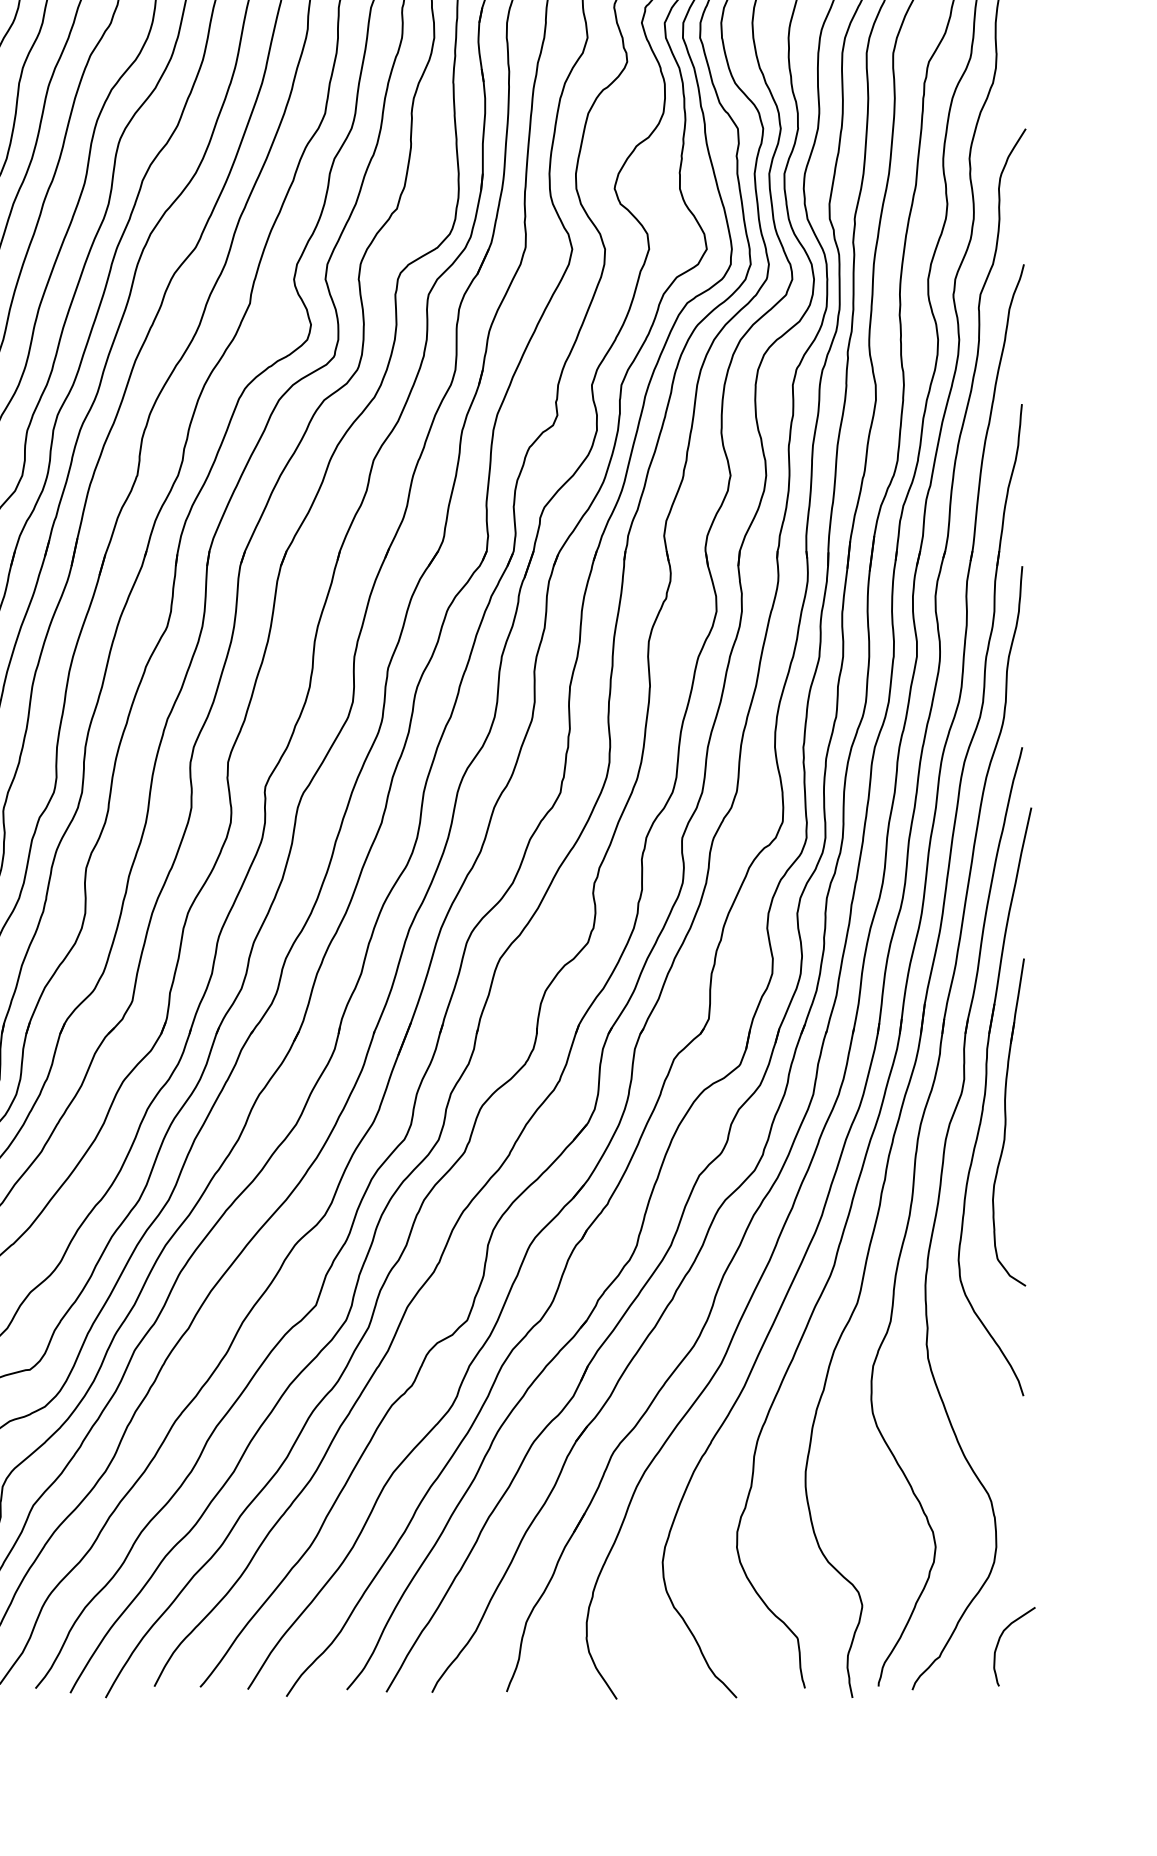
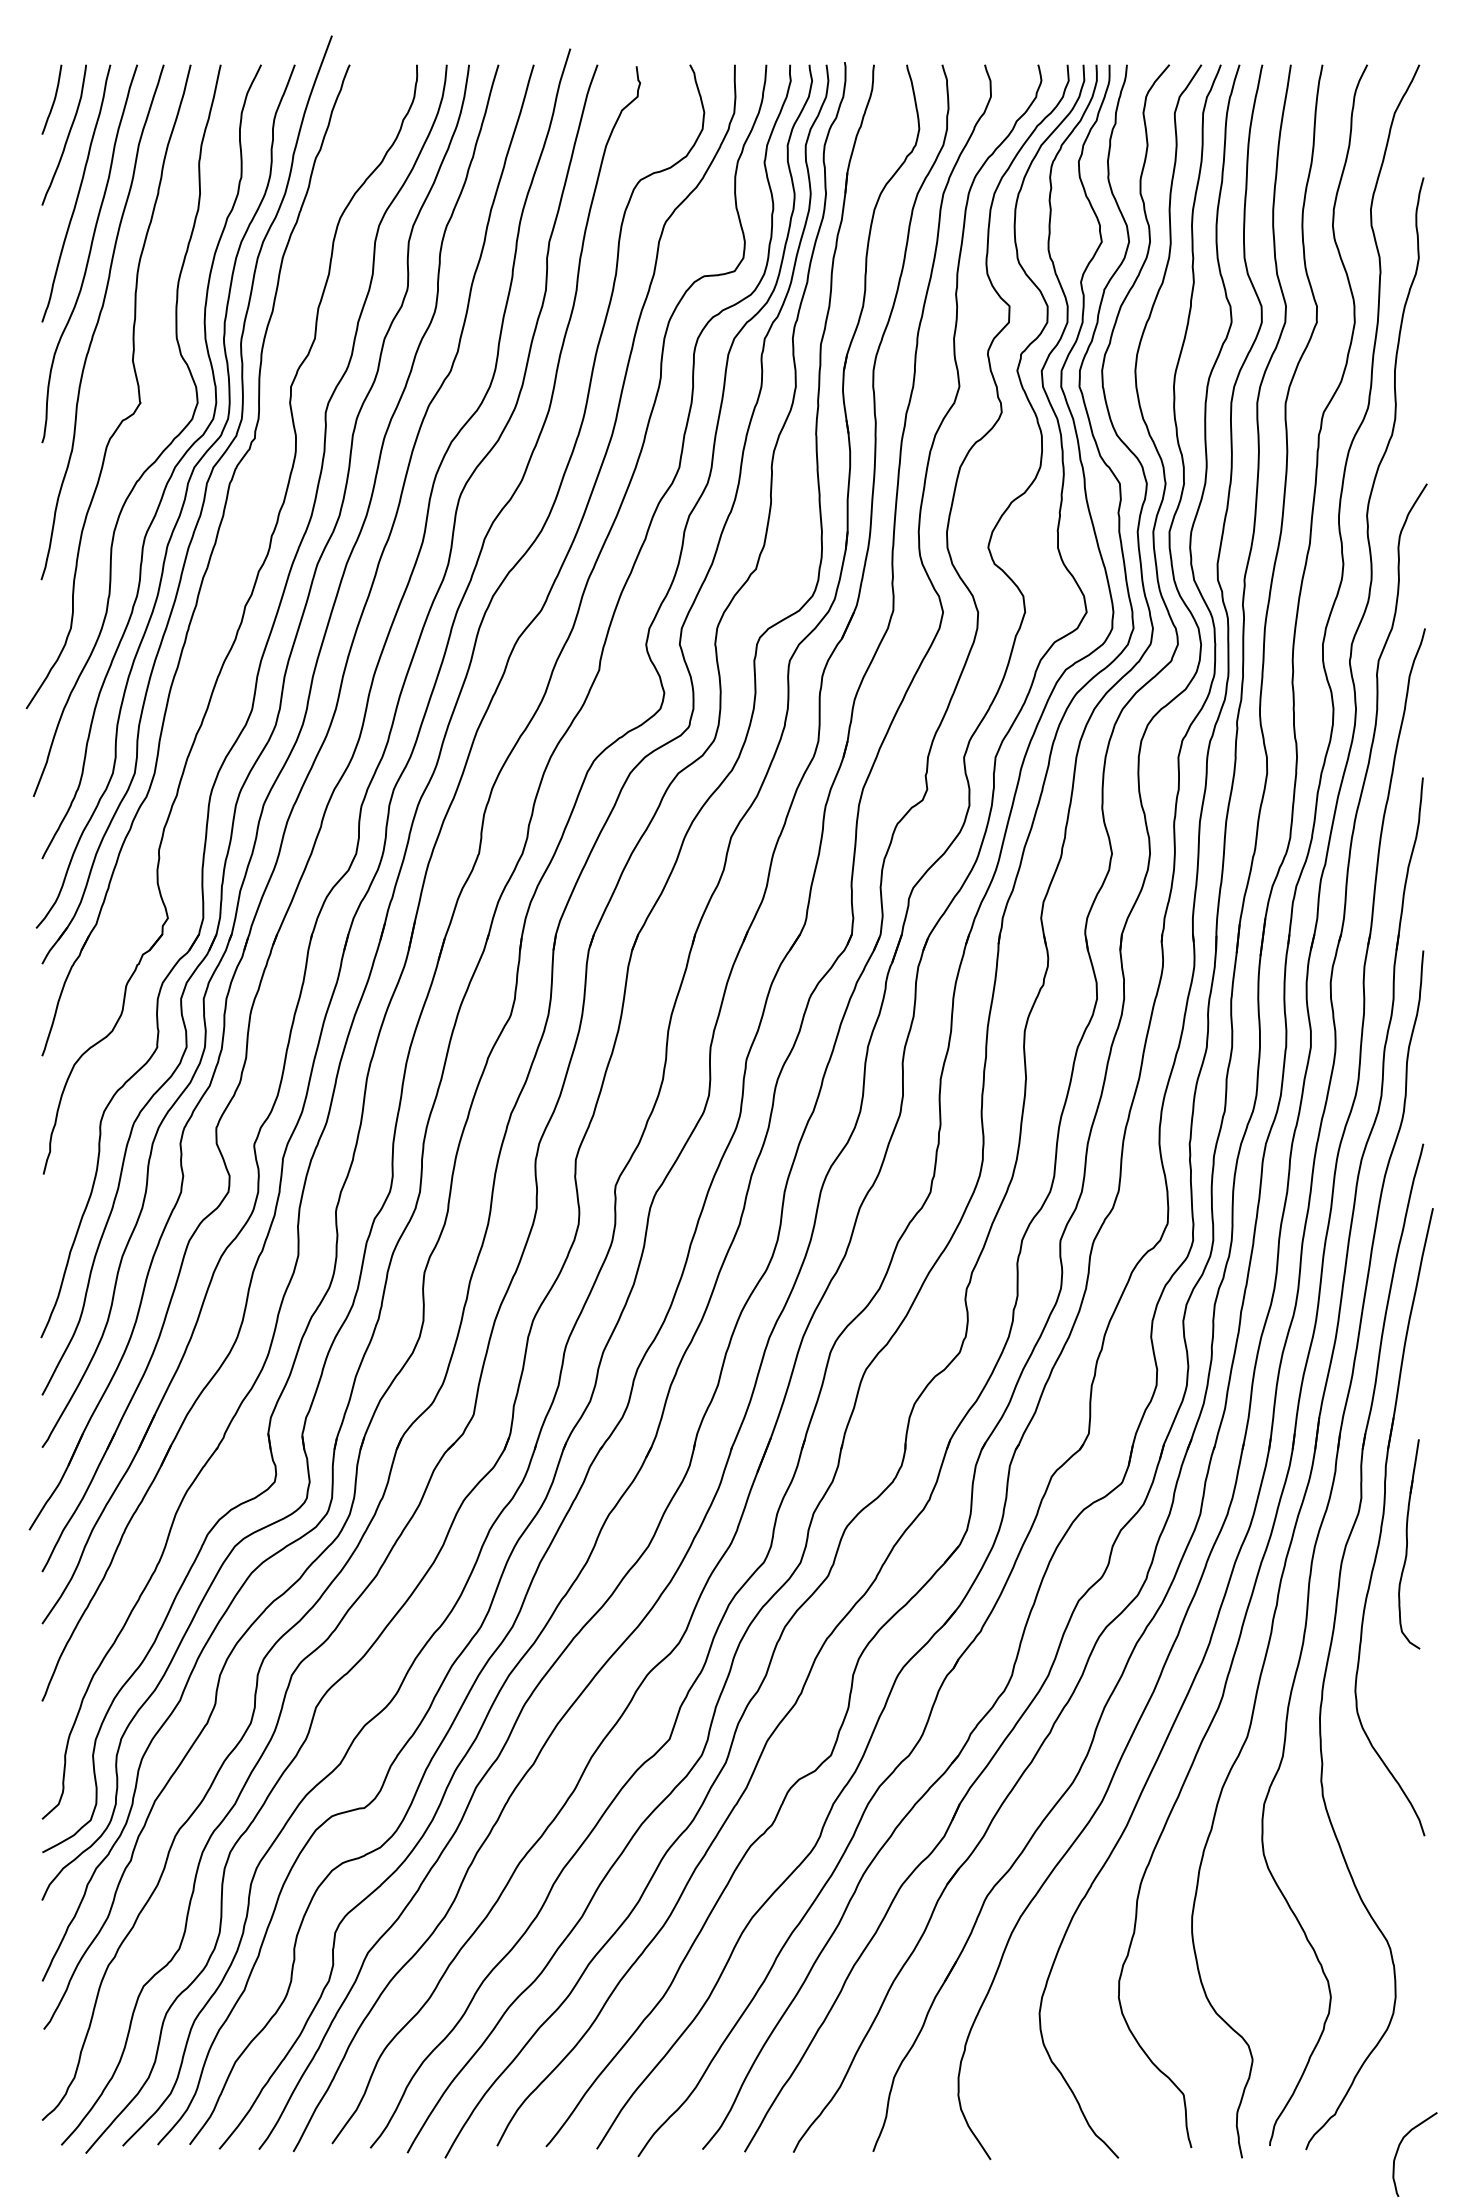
part: (1009, 1122) -> (1409, 1544), size x0.6
curve: (999, 1641) -> (1399, 2148), moved

